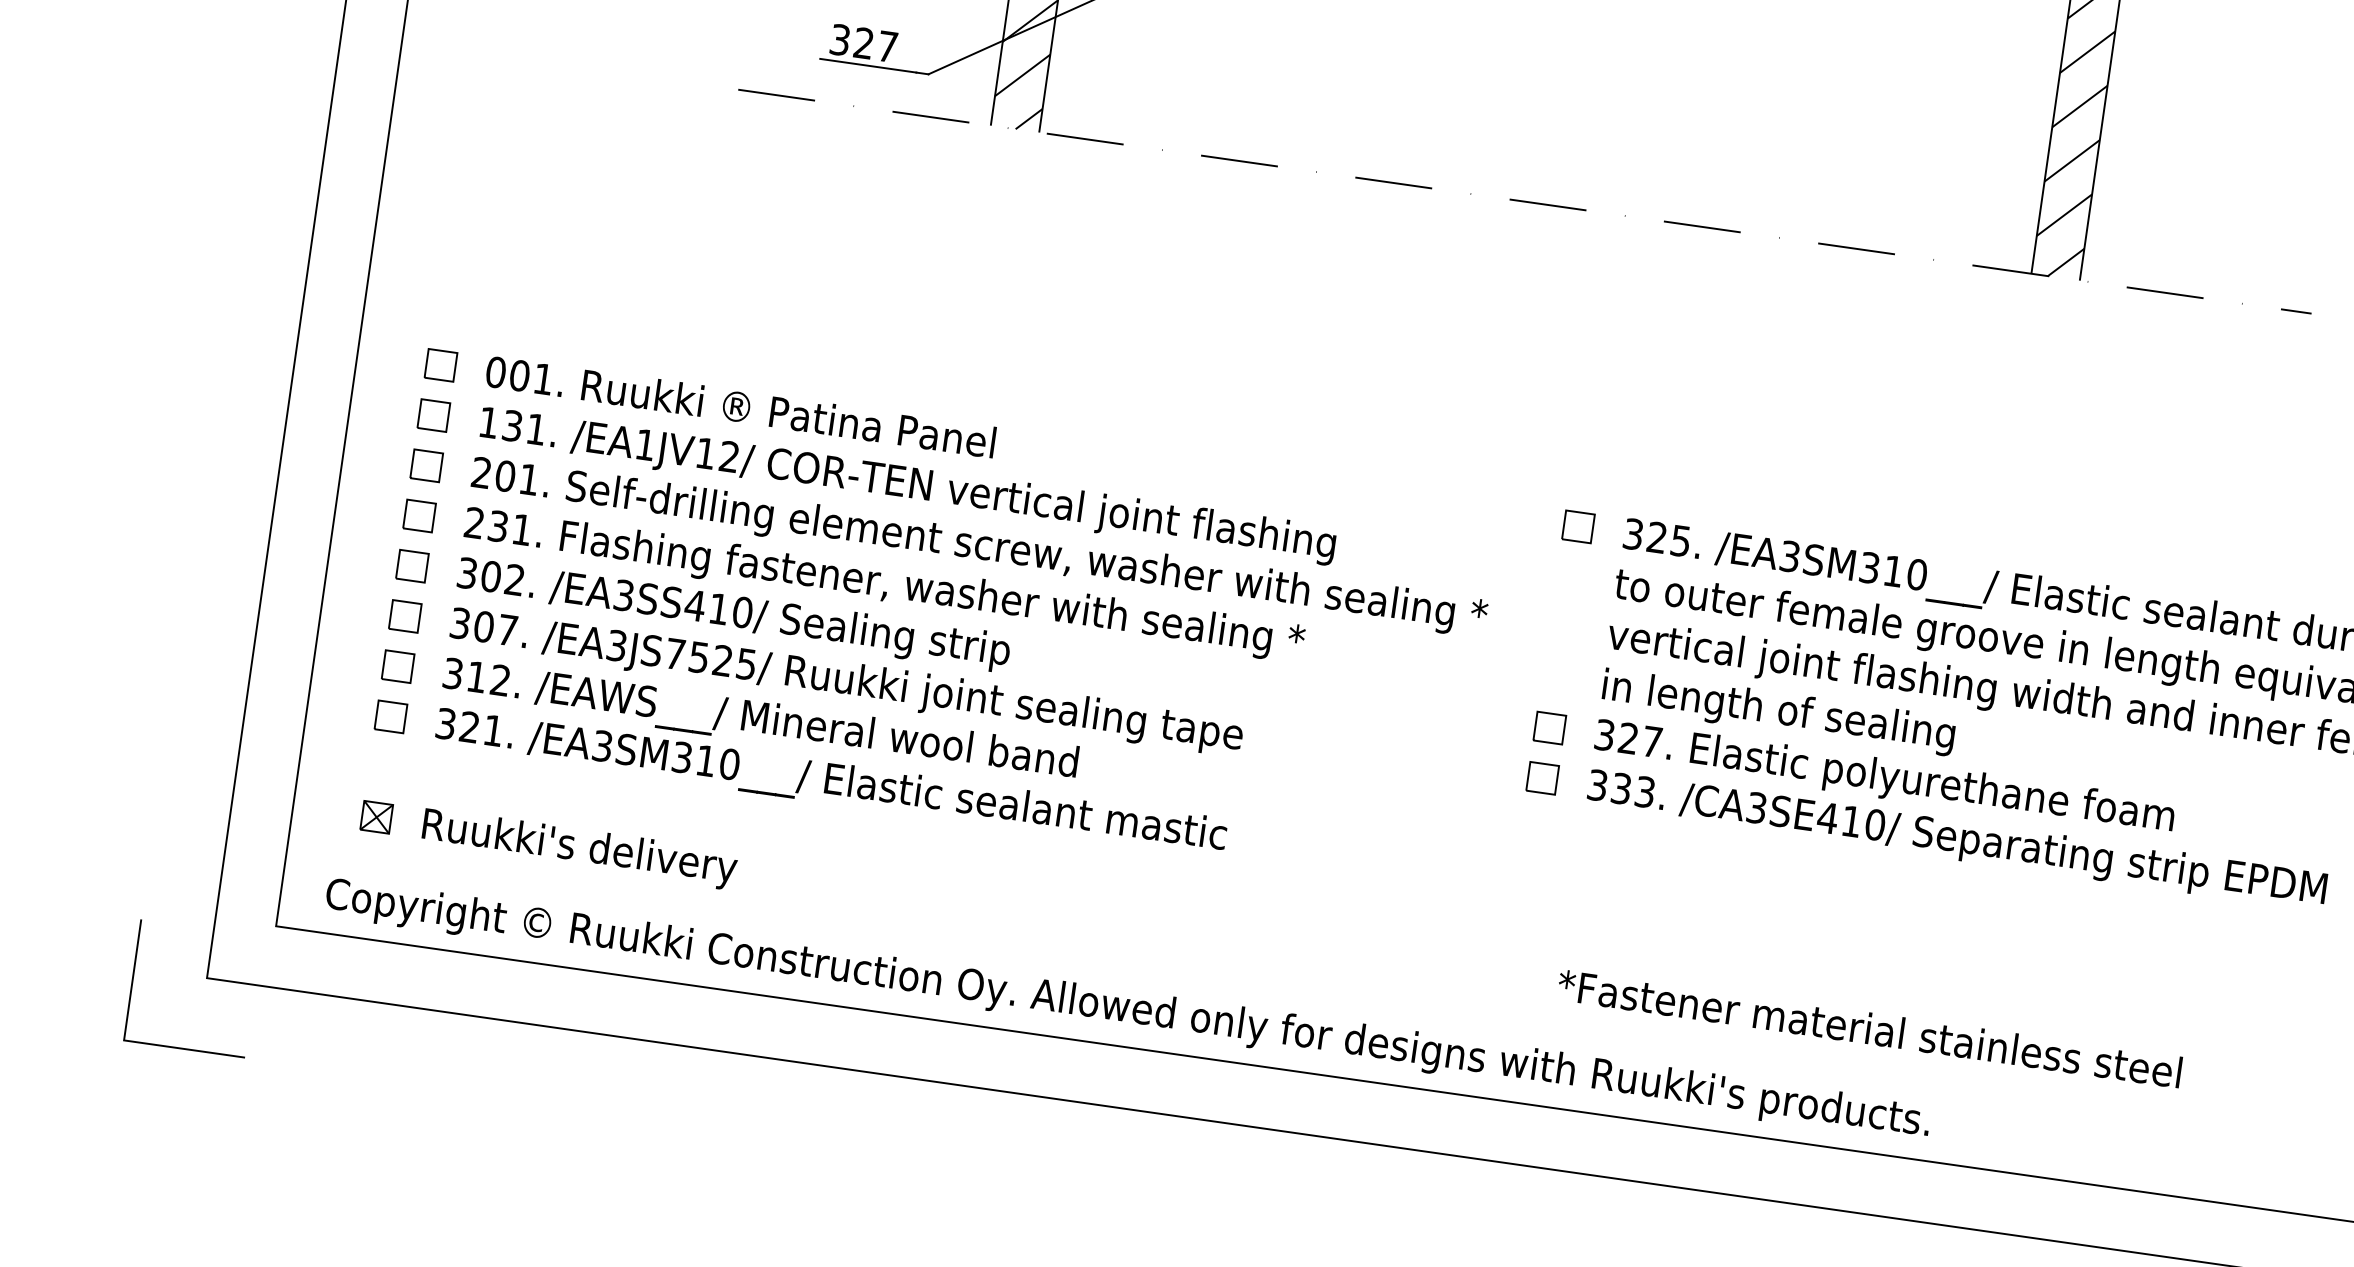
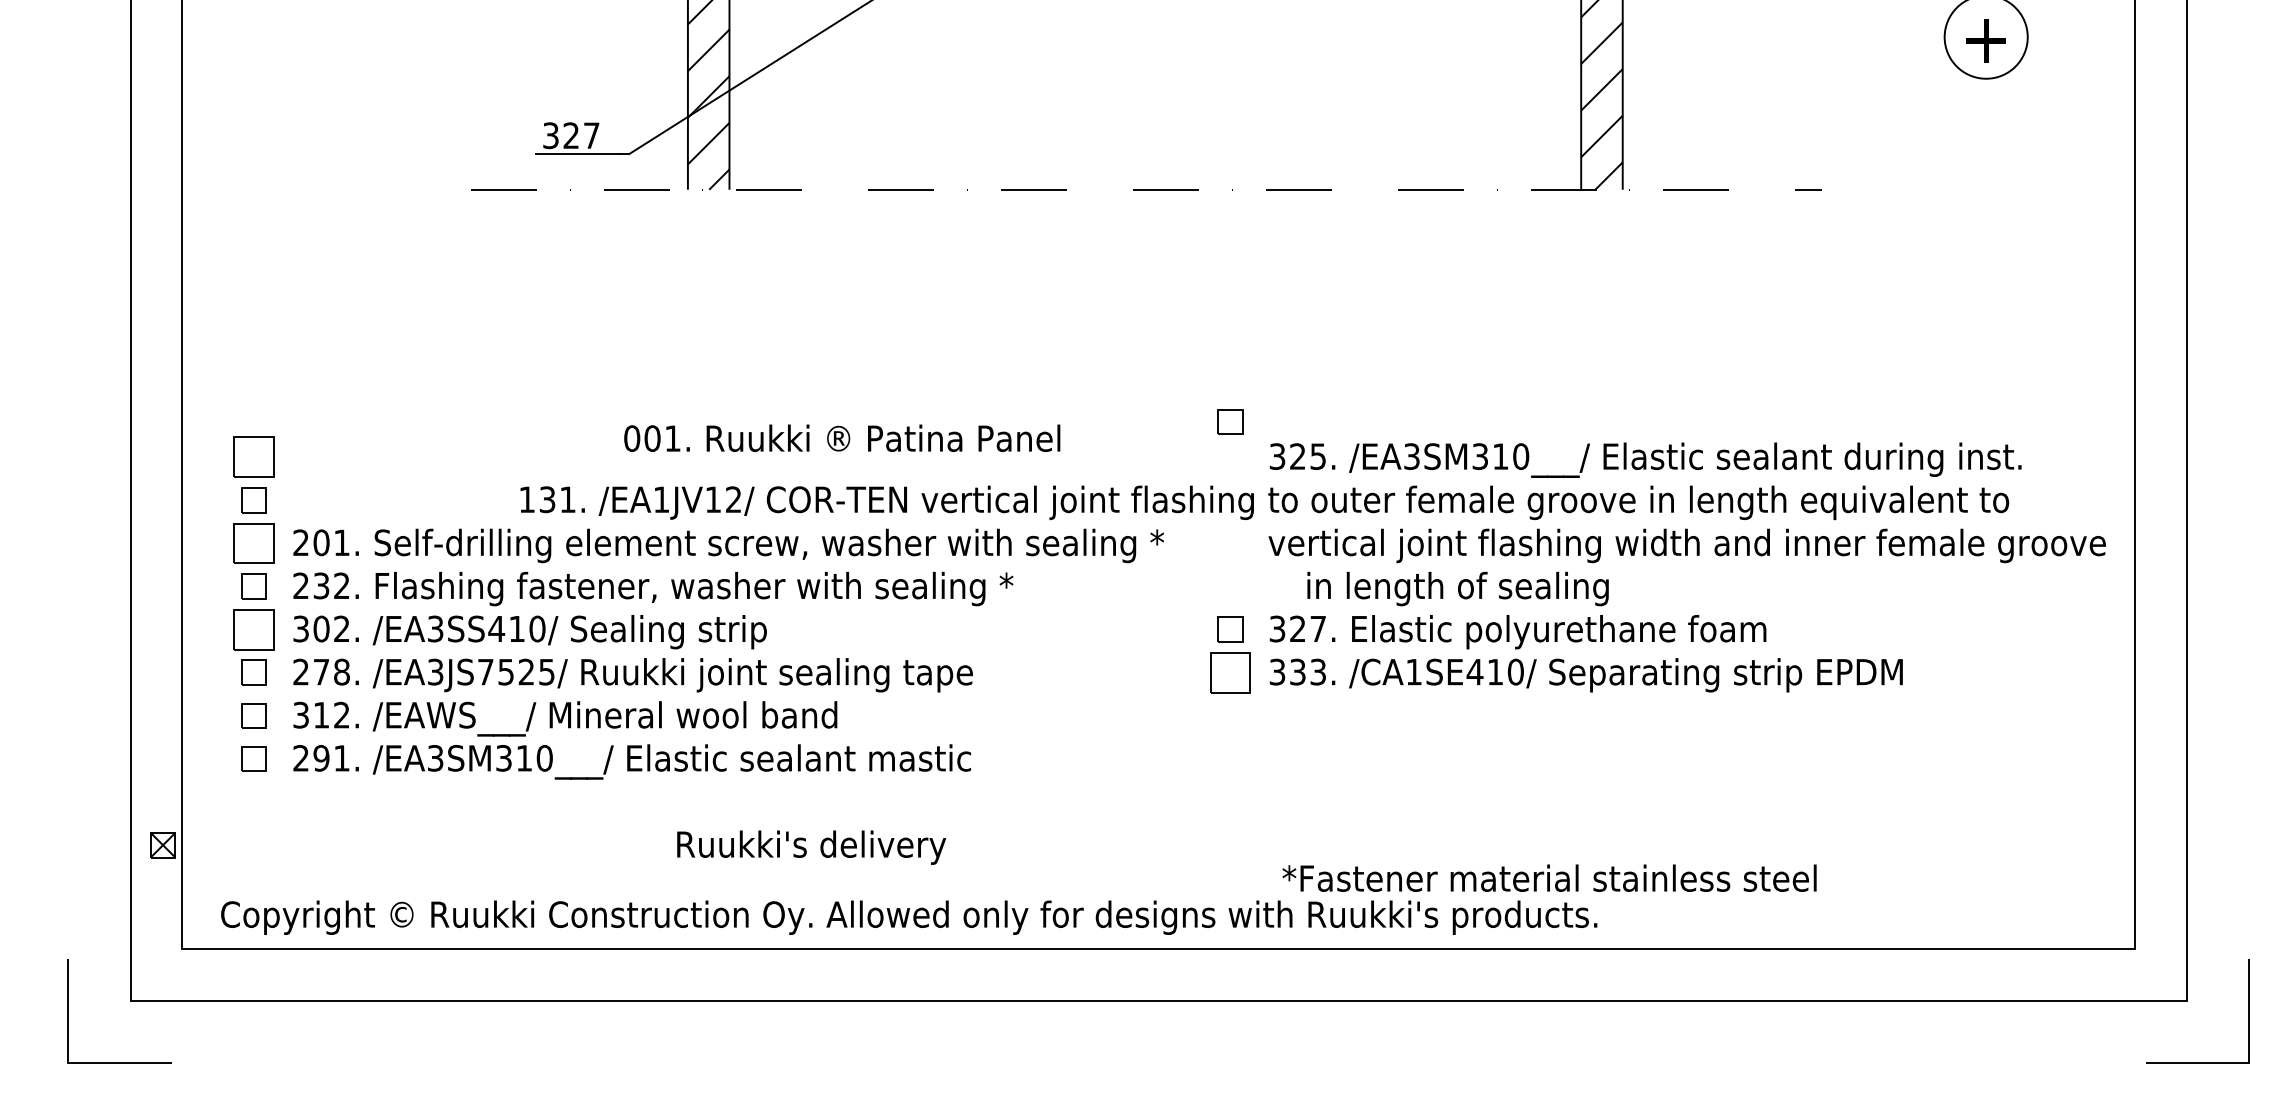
part: (440, 365) -> (253, 457), size x1.6
text: (741, 406) -> (842, 437), moved
part: (426, 465) -> (253, 543), size x1.6
text: (907, 485) -> (886, 502), moved
part: (1578, 526) -> (1230, 421), moved
text: (521, 529) -> (341, 585), 231. -> 232.
part: (411, 565) -> (253, 629), size x1.6
text: (484, 626) -> (321, 671), 307. -> 278.
text: (1778, 711) -> (1457, 588), moved
text: (457, 725) -> (311, 758), 321. -> 291.
part: (1542, 778) -> (1230, 672), size x1.6
text: (1756, 807) -> (1413, 671), /CA3SE410/ -> /CA1SE410/
part: (376, 817) -> (162, 845), moved
text: (579, 848) -> (811, 847), moved
text: (1869, 1027) -> (1549, 877), moved

